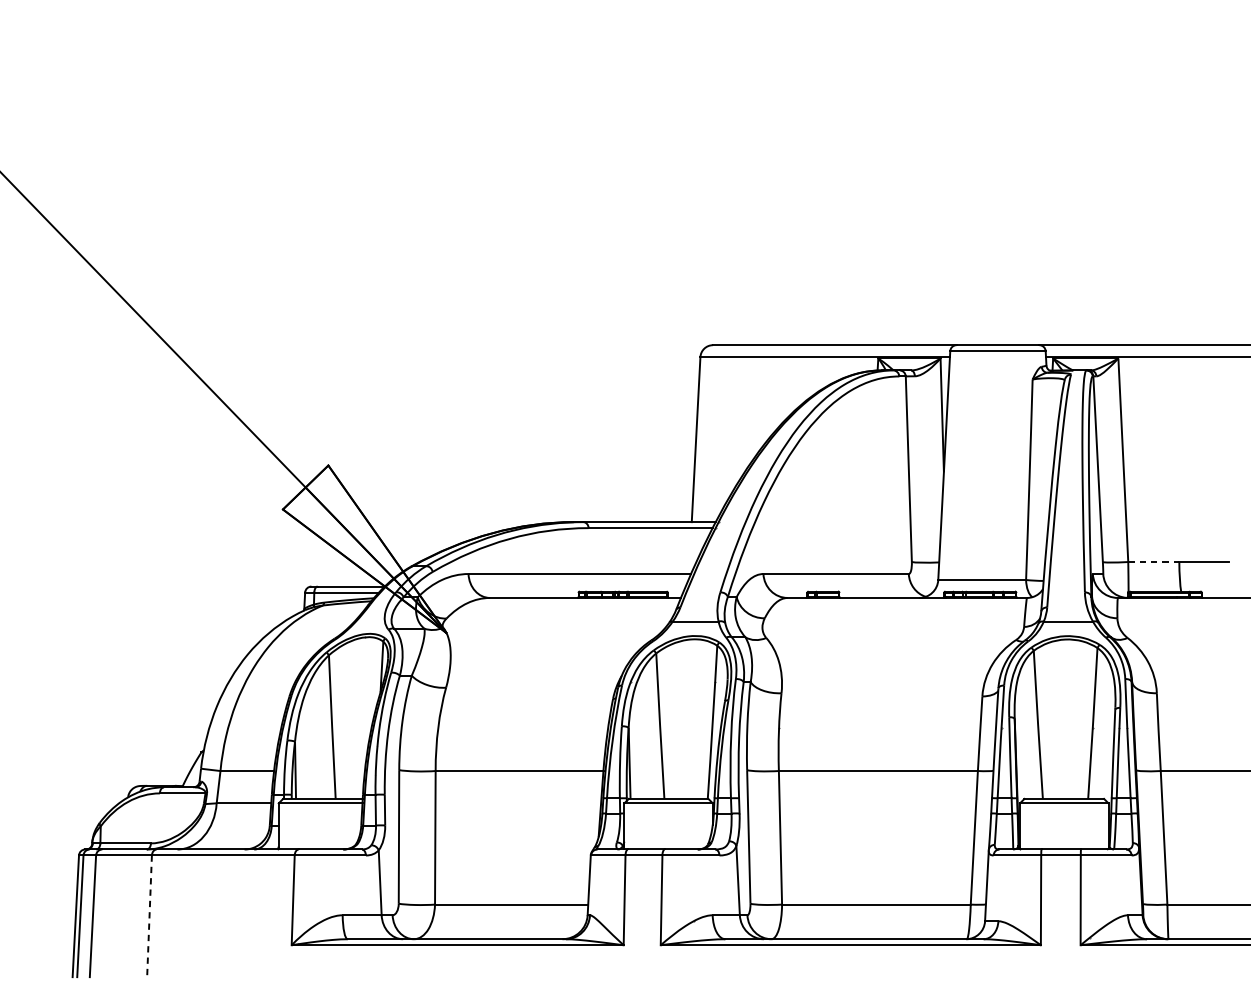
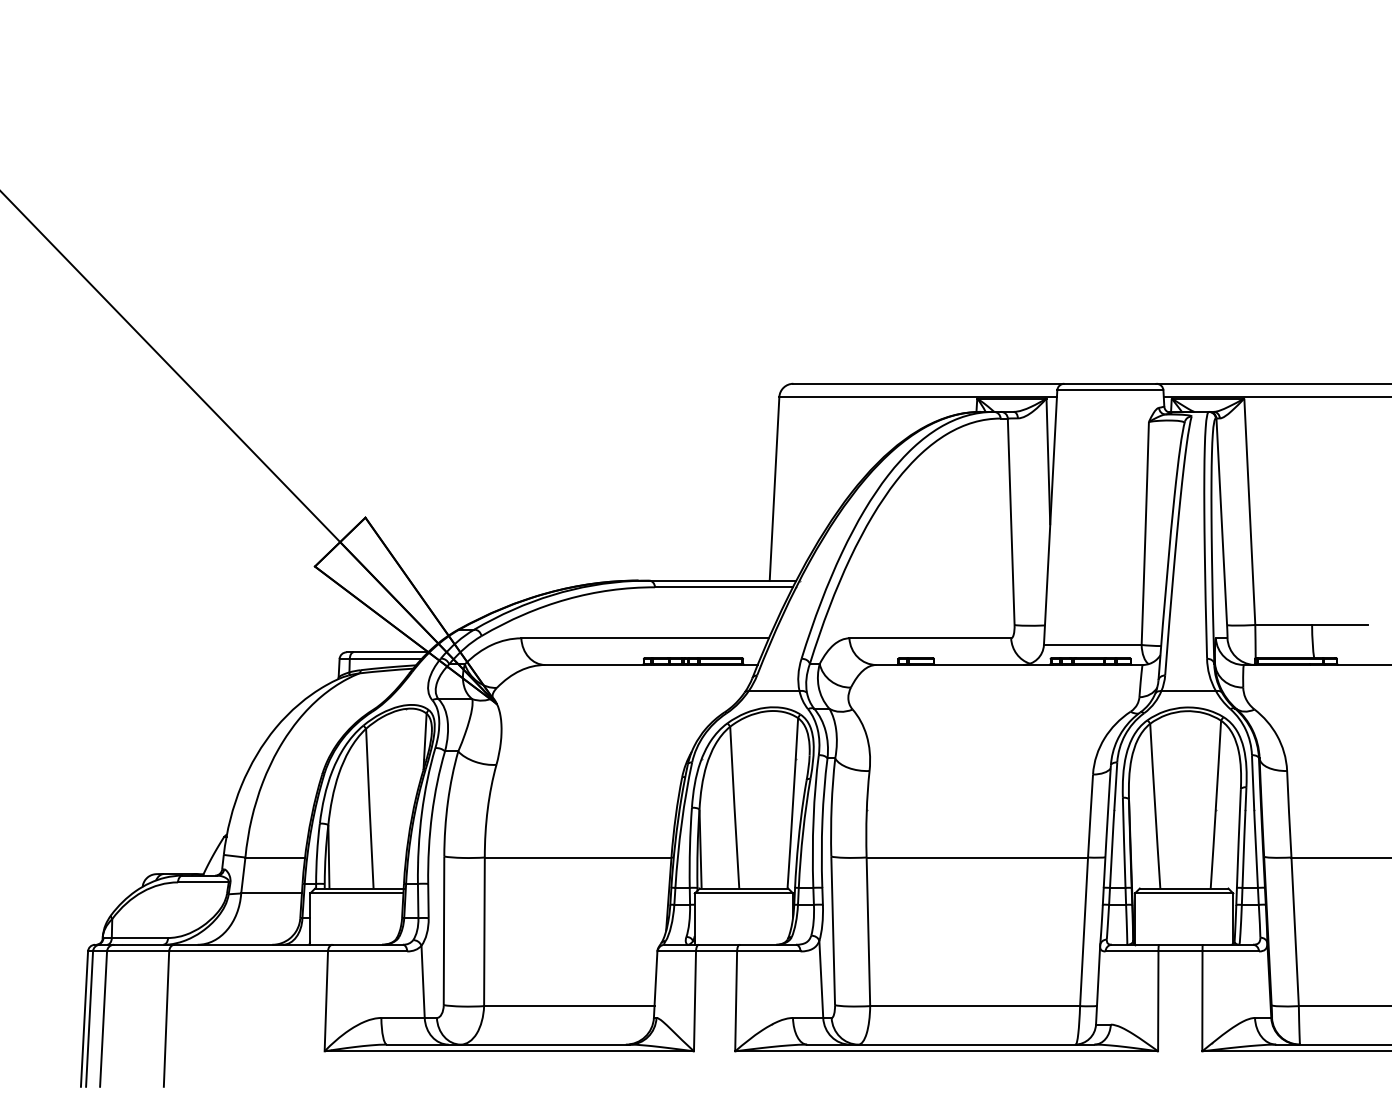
line: (1154, 562) -> (1284, 625), dashed -> solid
line: (149, 916) -> (166, 1019), dashed -> solid

